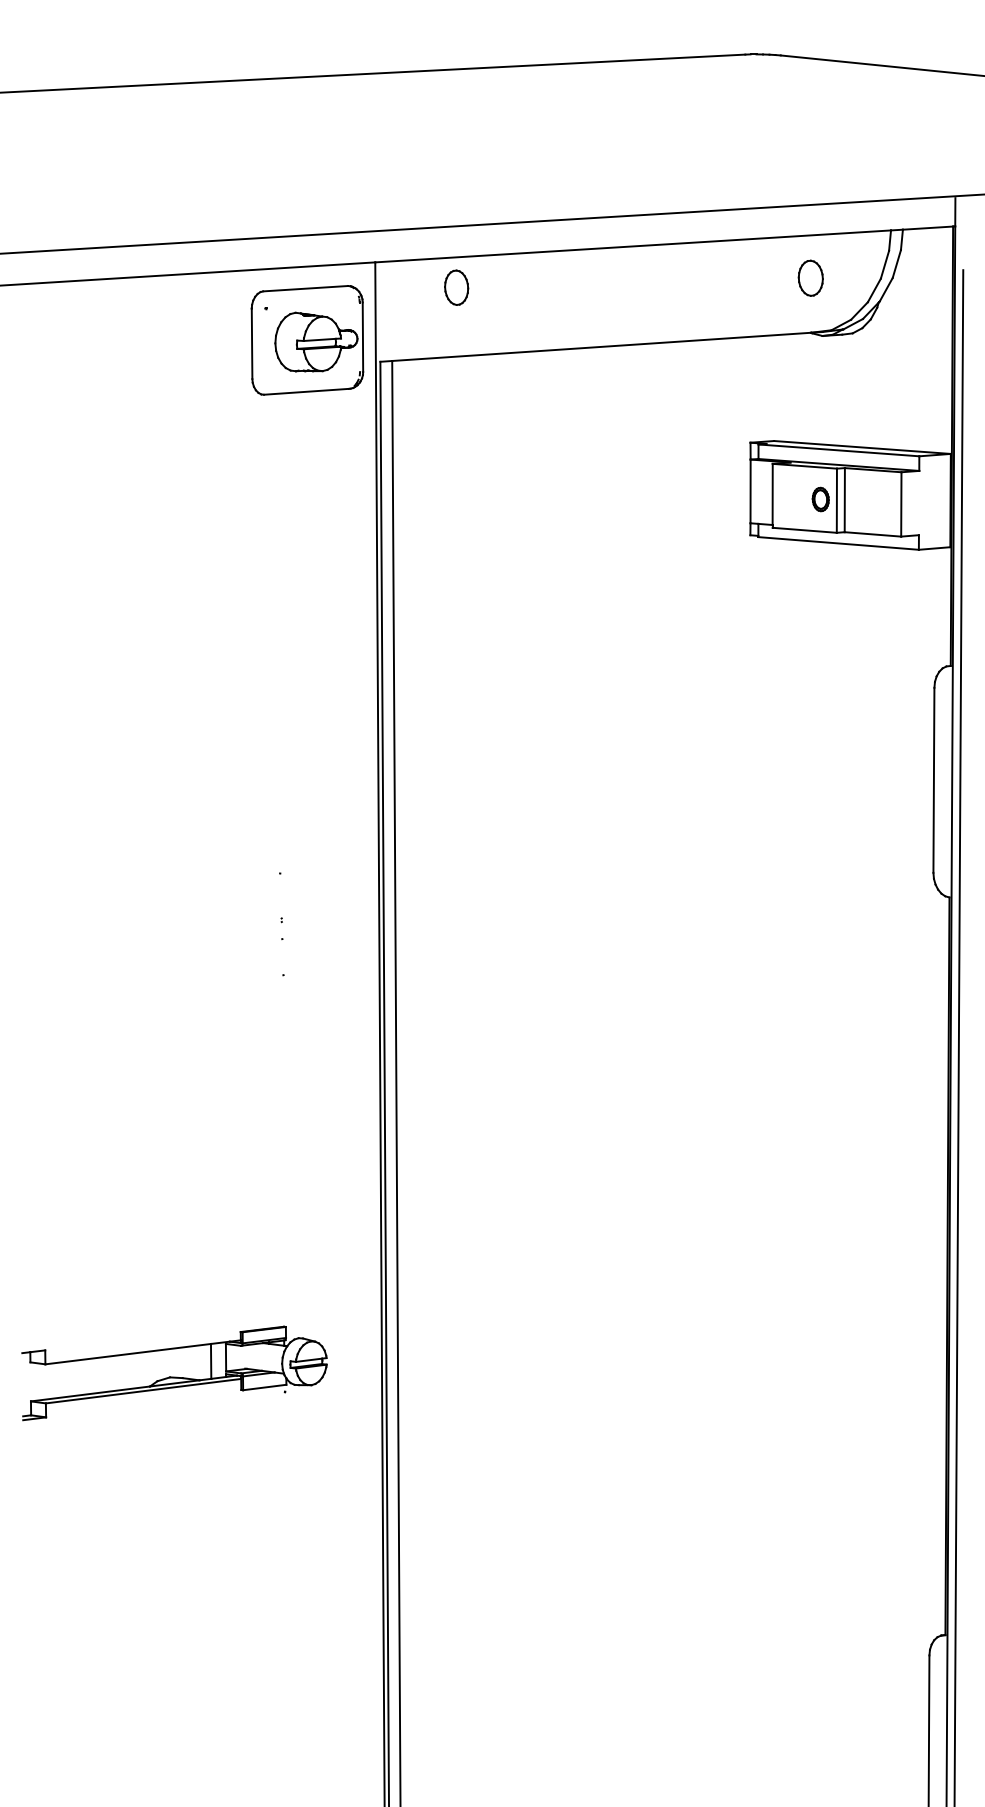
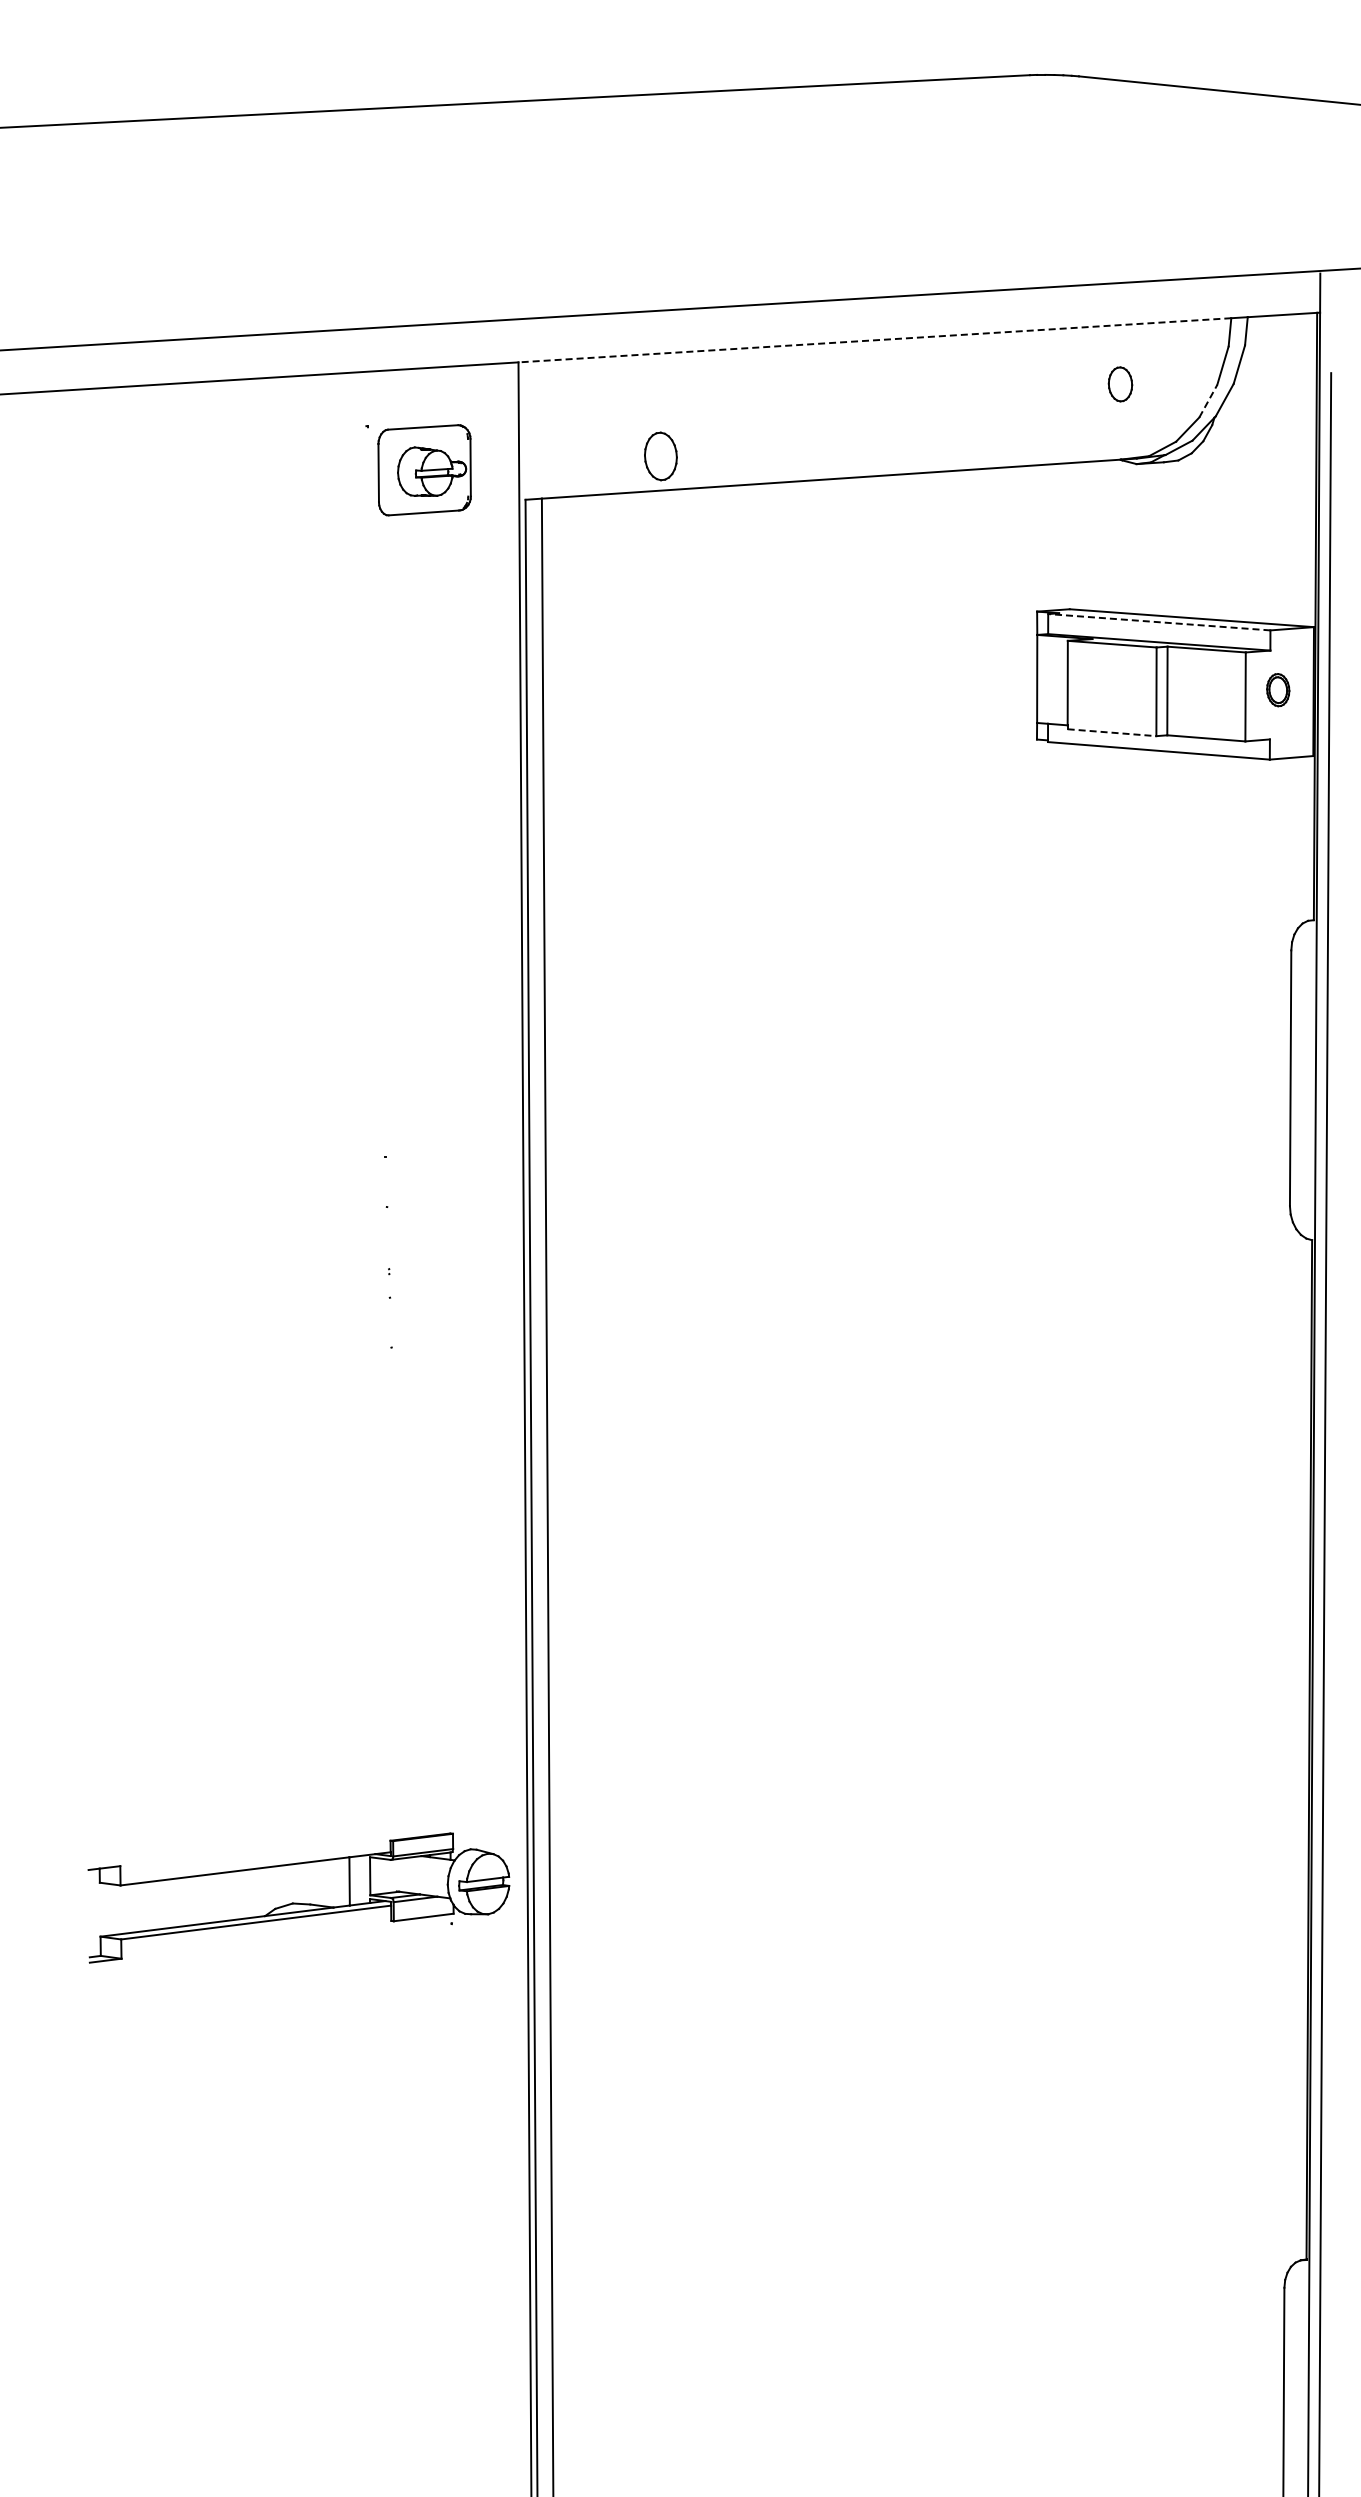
line: (632, 246) -> (874, 340), solid -> dashed
part: (810, 278) -> (1120, 384), size x0.7
part: (456, 287) -> (660, 456), moved
line: (874, 290) -> (1208, 401), solid -> dashed
part: (307, 340) -> (424, 470), size x0.6
line: (838, 450) -> (1158, 622), solid -> dashed
part: (820, 499) -> (1278, 690), moved
line: (805, 530) -> (1112, 732), solid -> dashed
part: (174, 1373) -> (298, 1897), moved

